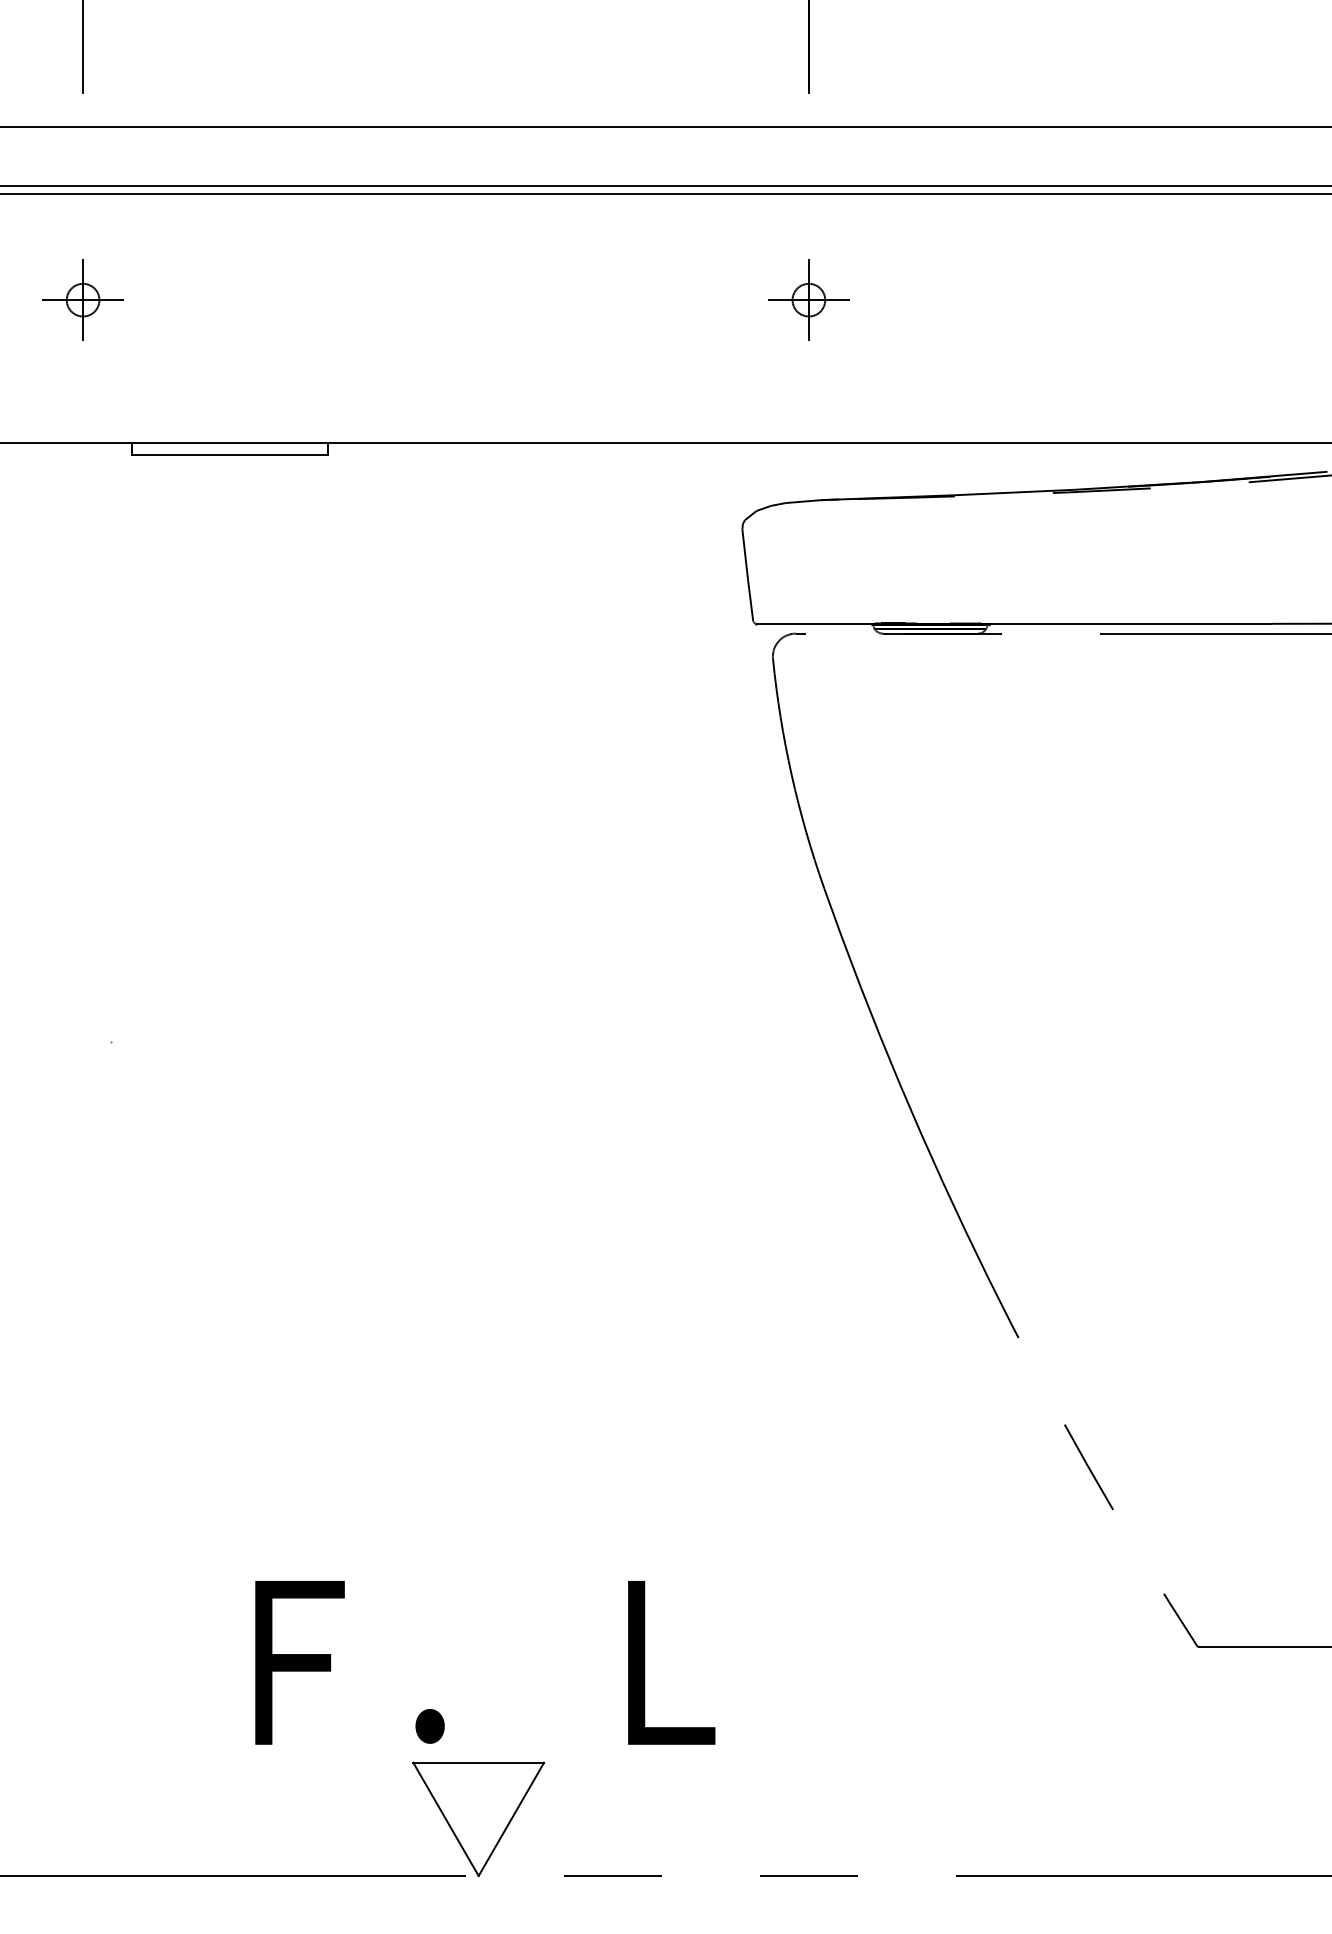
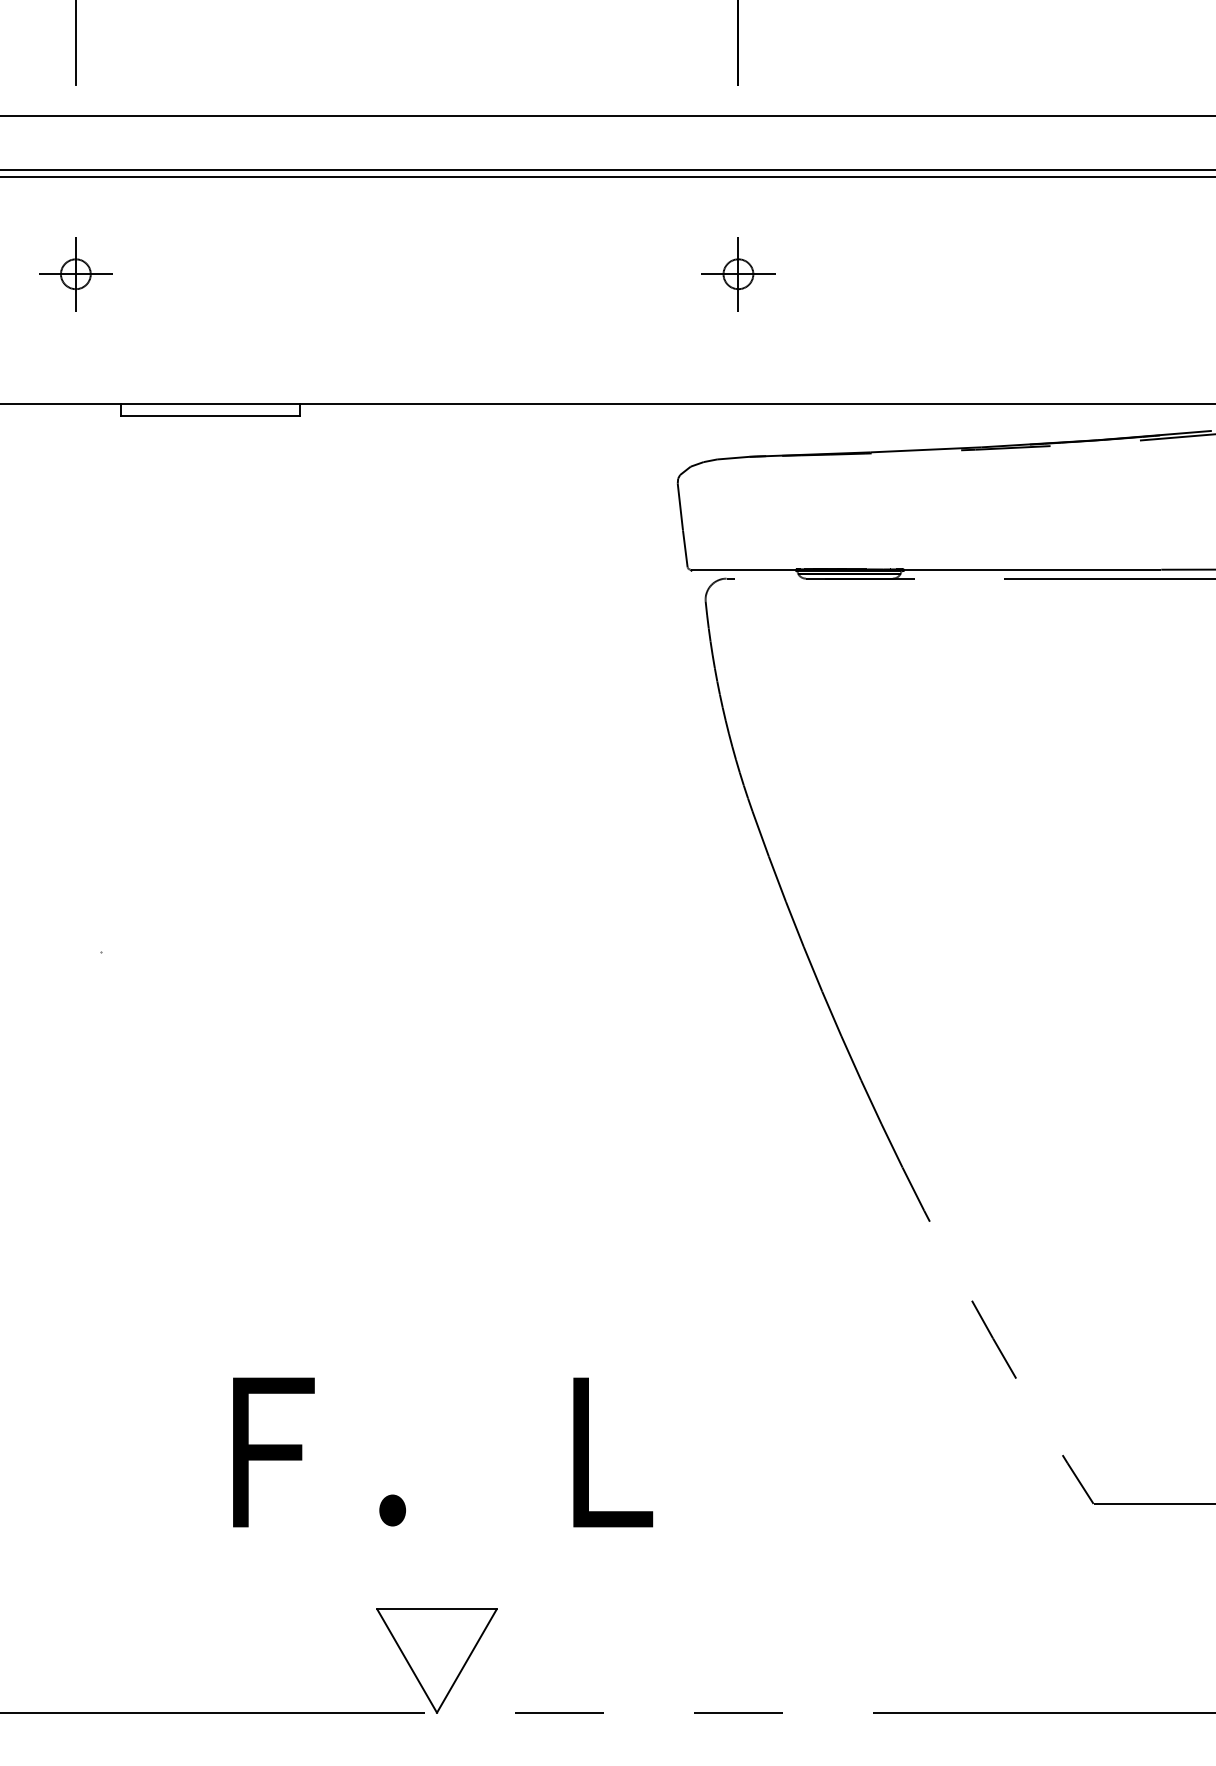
text: (485, 1662) -> (443, 1452), moved

